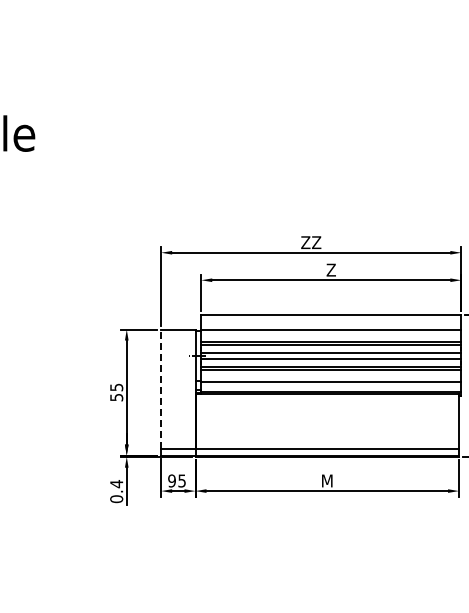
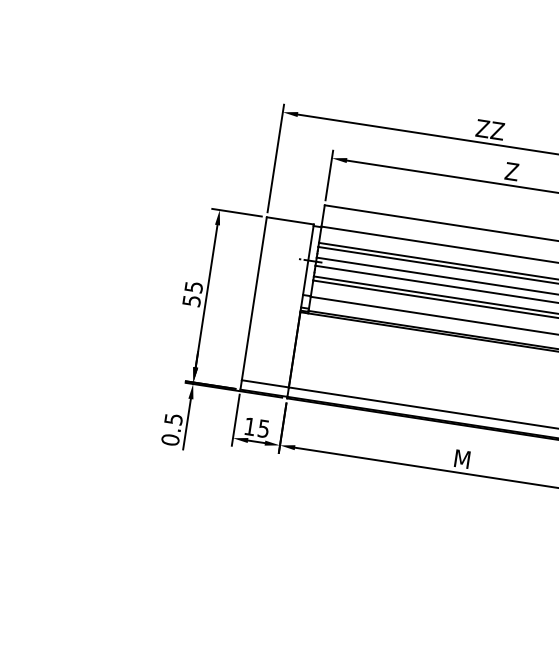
line: (161, 389) -> (254, 299), dashed -> solid
text: (171, 480) -> (249, 425), 95 -> 15
text: (116, 484) -> (173, 419), 0.4 -> 0.5

